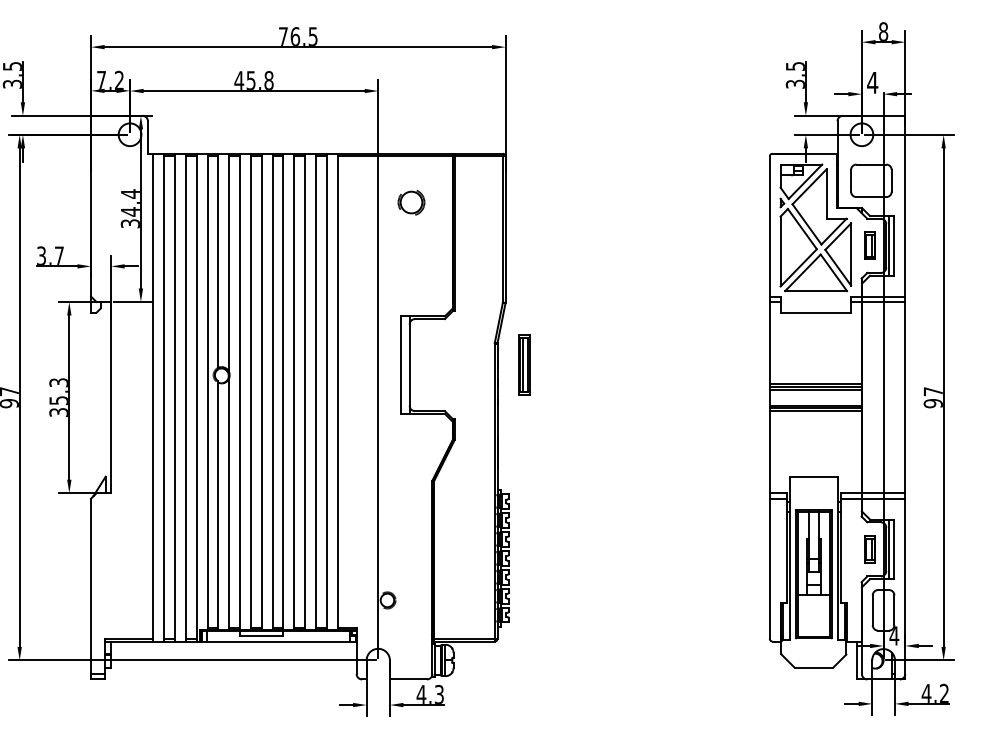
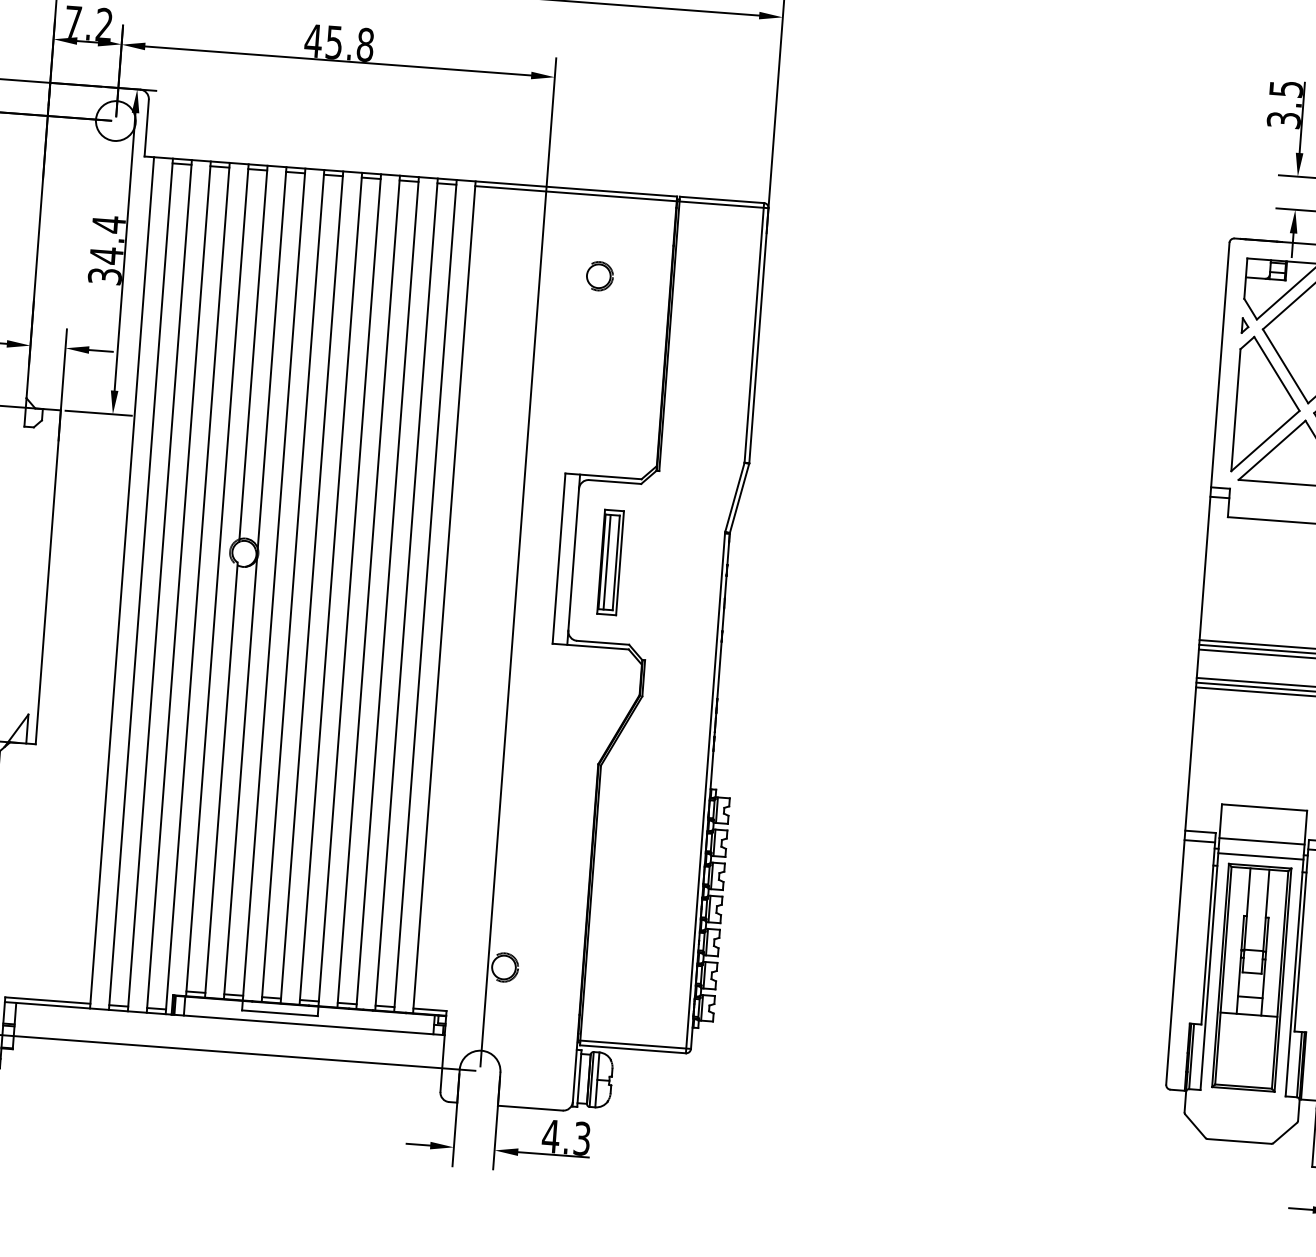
circle: (412, 202) -> (599, 276), size x0.62
part: (524, 364) -> (610, 561), moved
line: (813, 496) -> (1261, 842), added
line: (813, 504) -> (1260, 855), added

